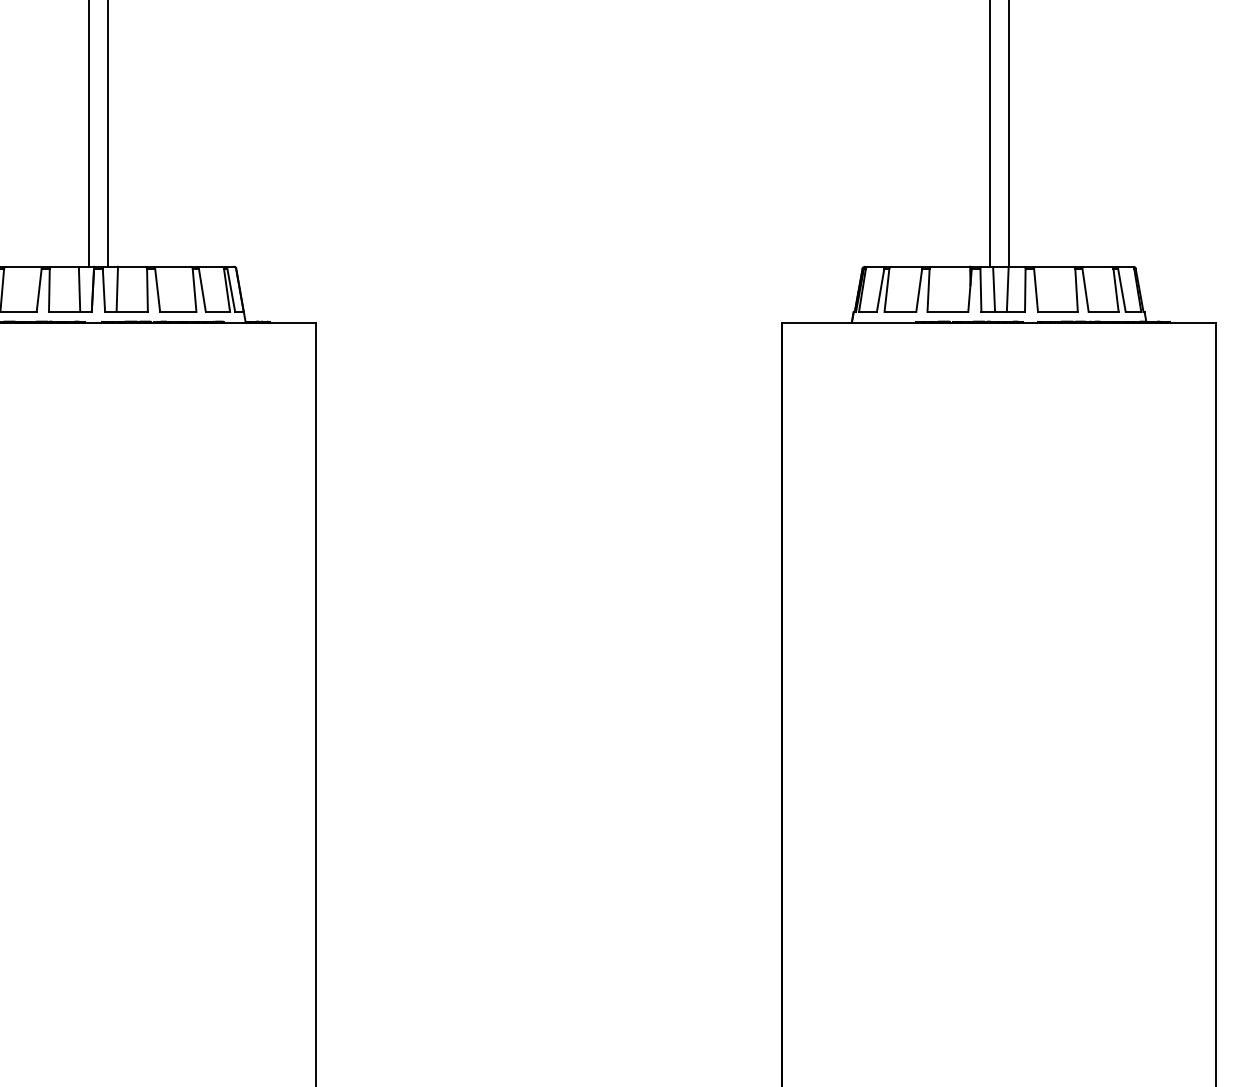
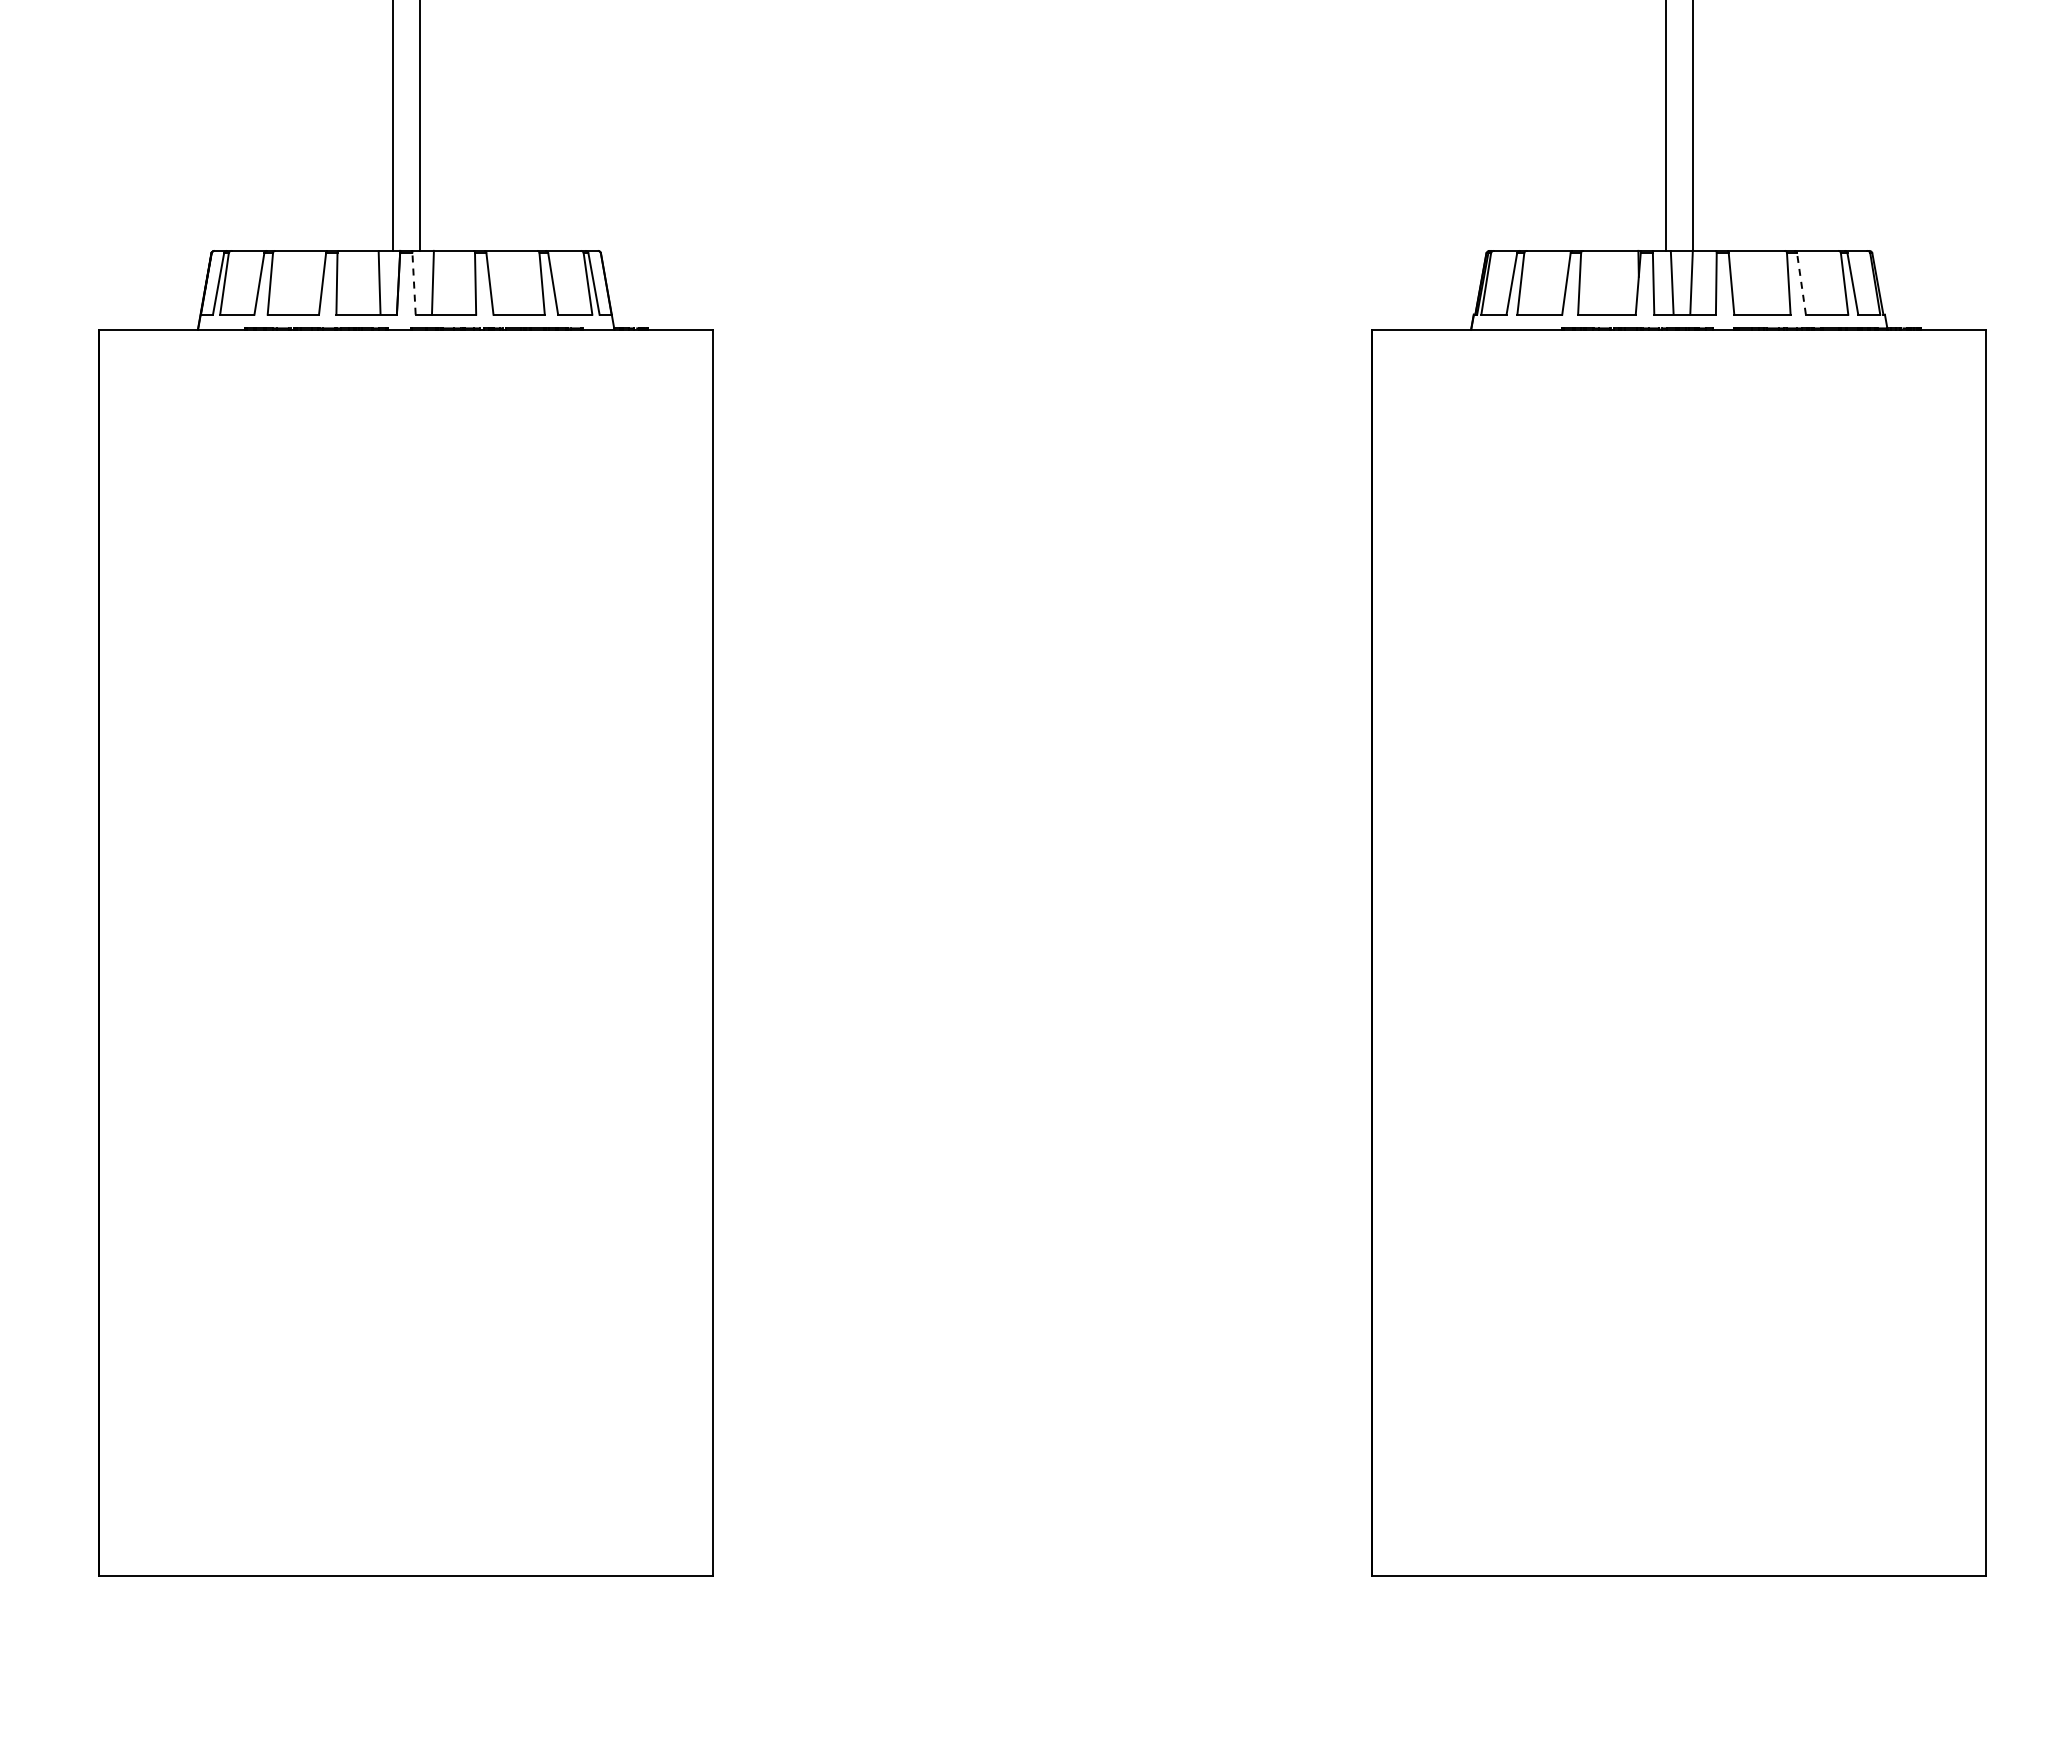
line: (104, 290) -> (414, 284), solid -> dashed
line: (1085, 290) -> (1801, 284), solid -> dashed

